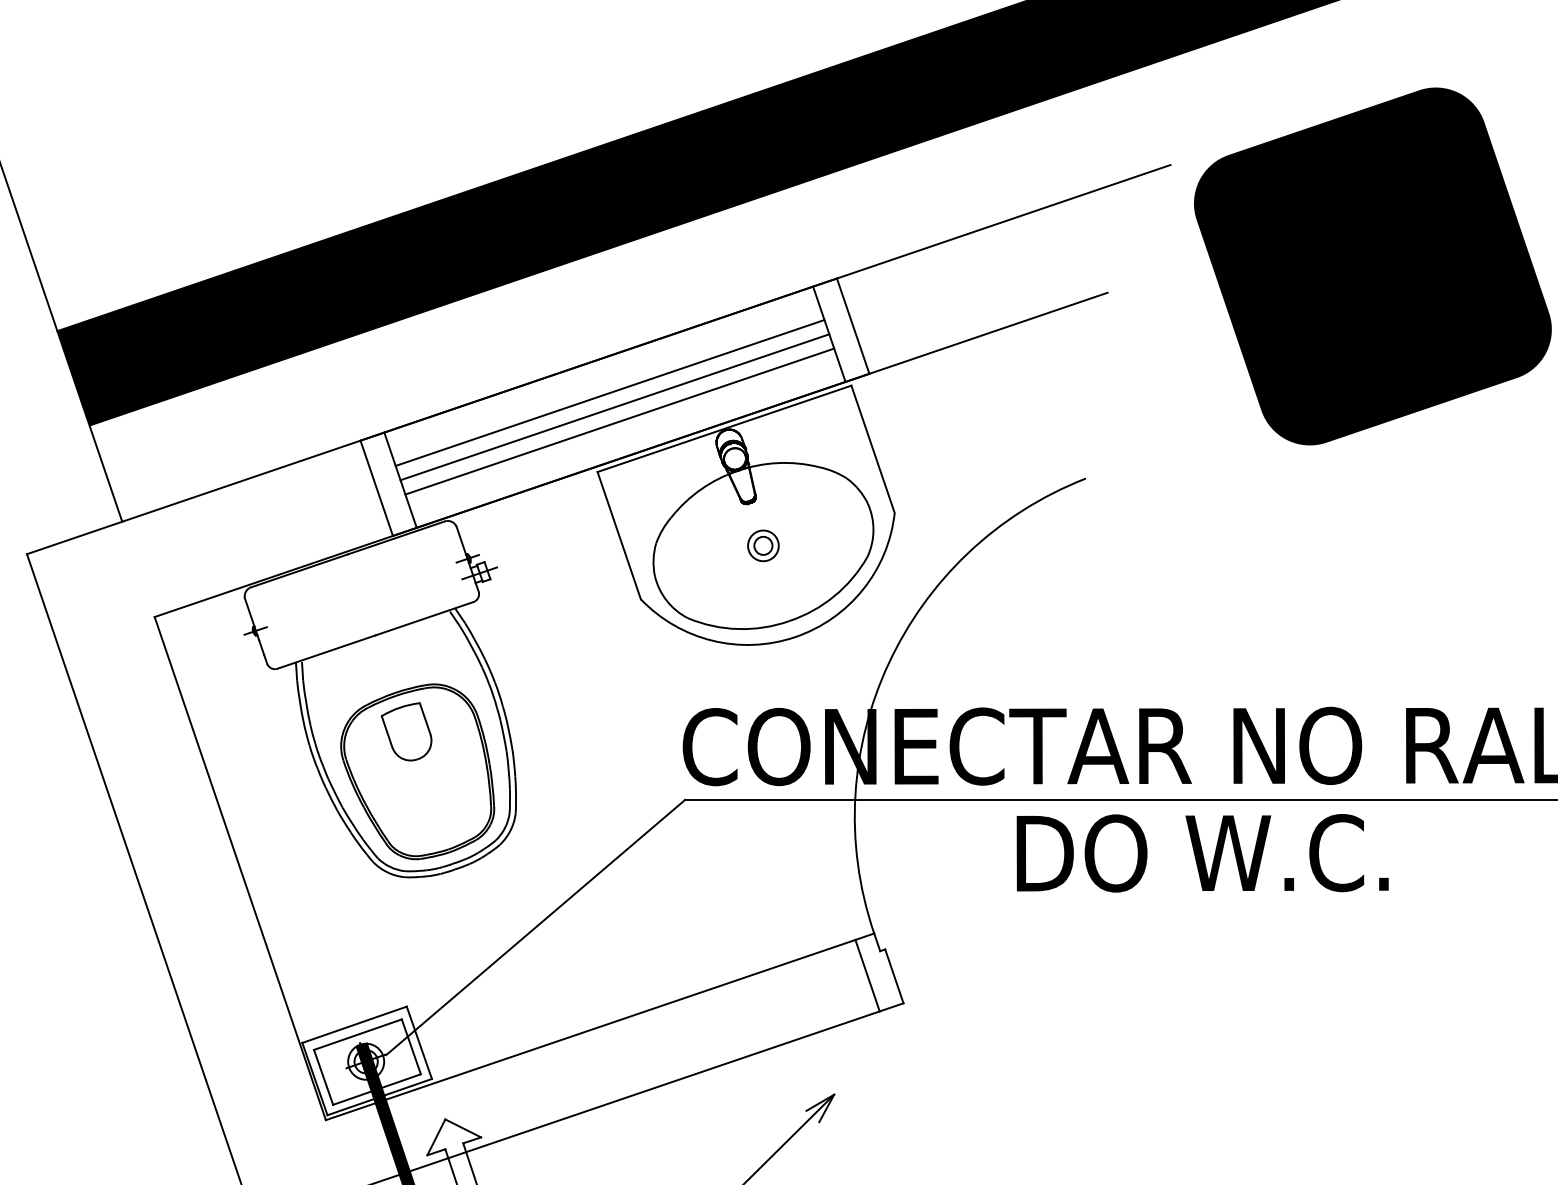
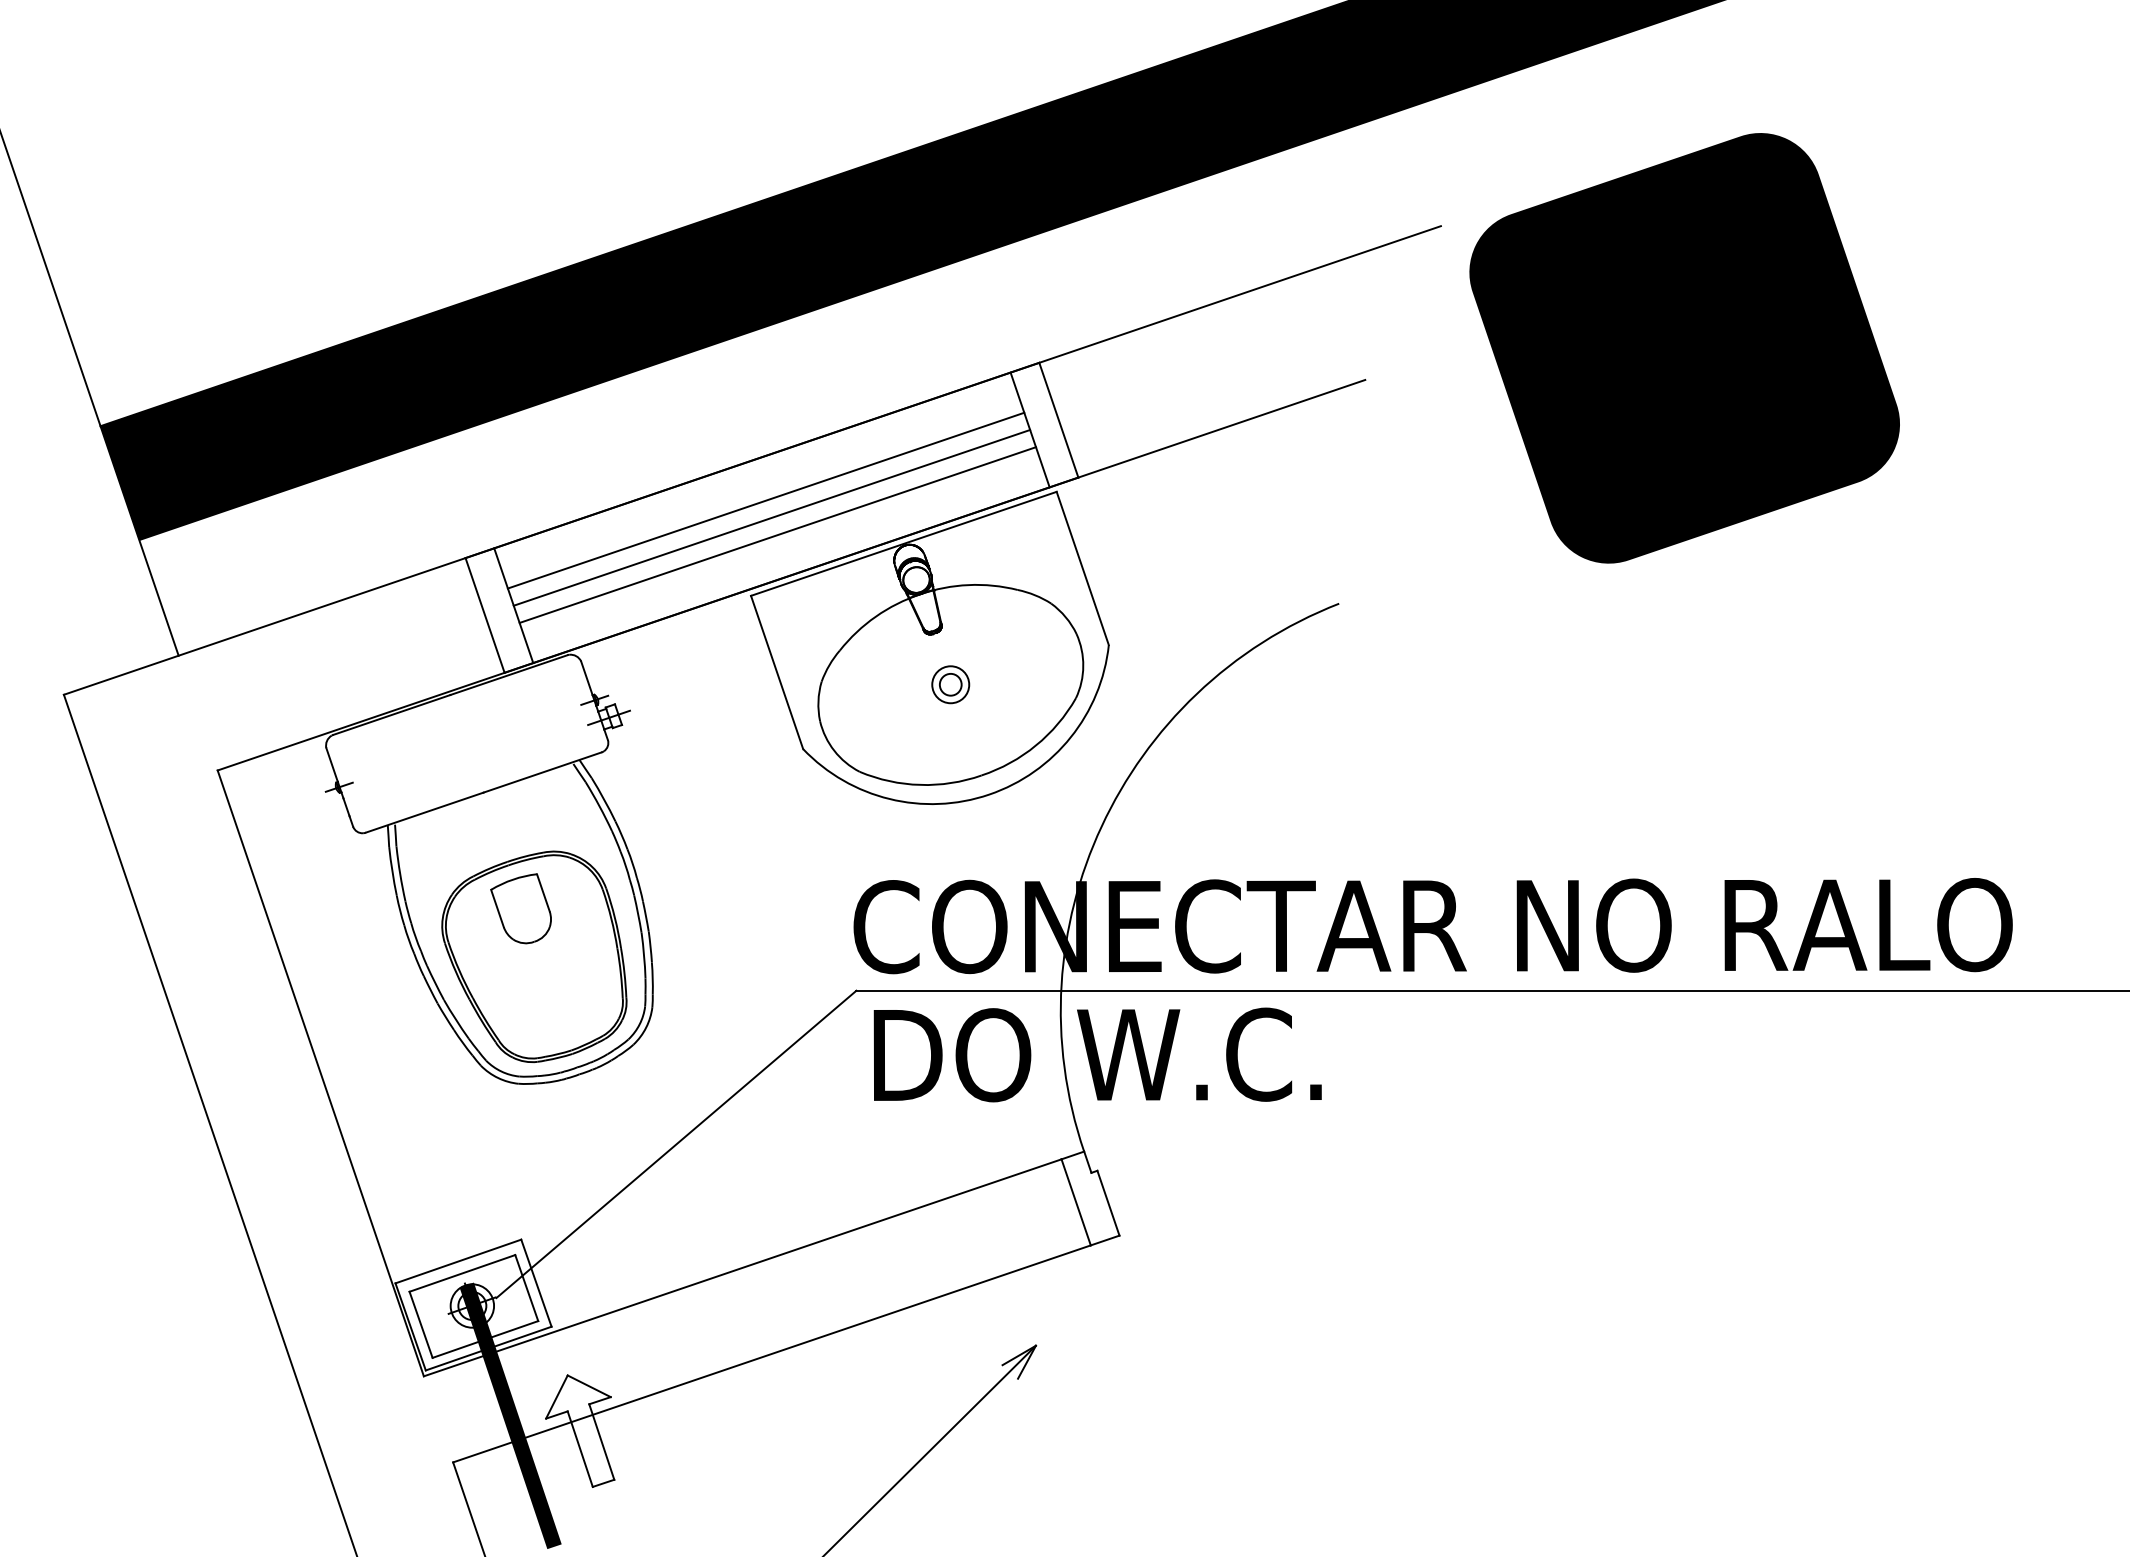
text: (1202, 852) -> (1097, 1054), moved

